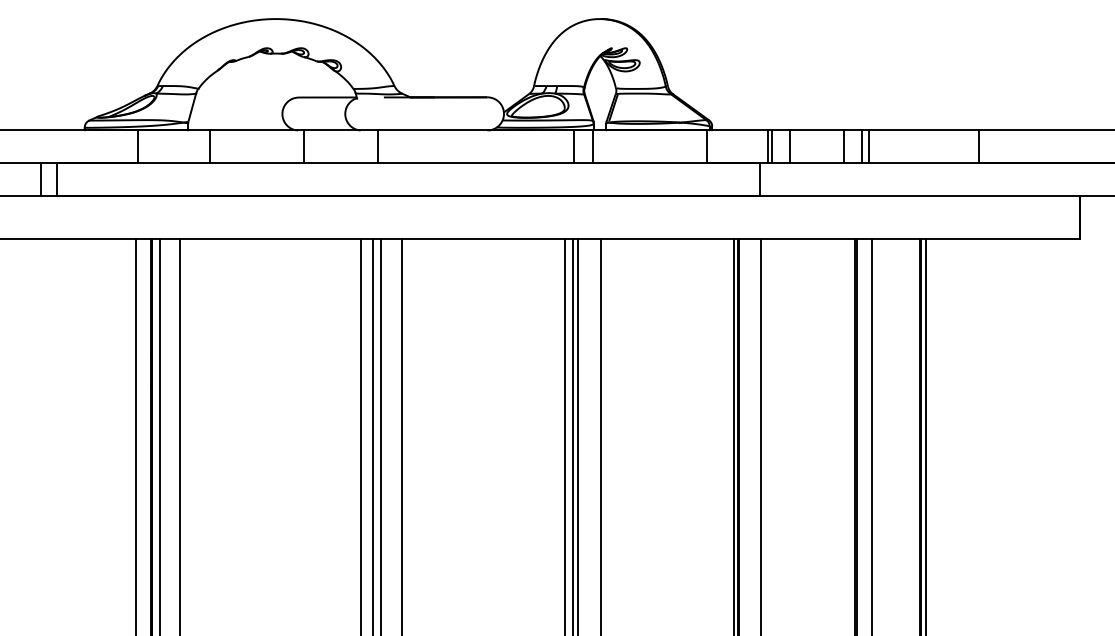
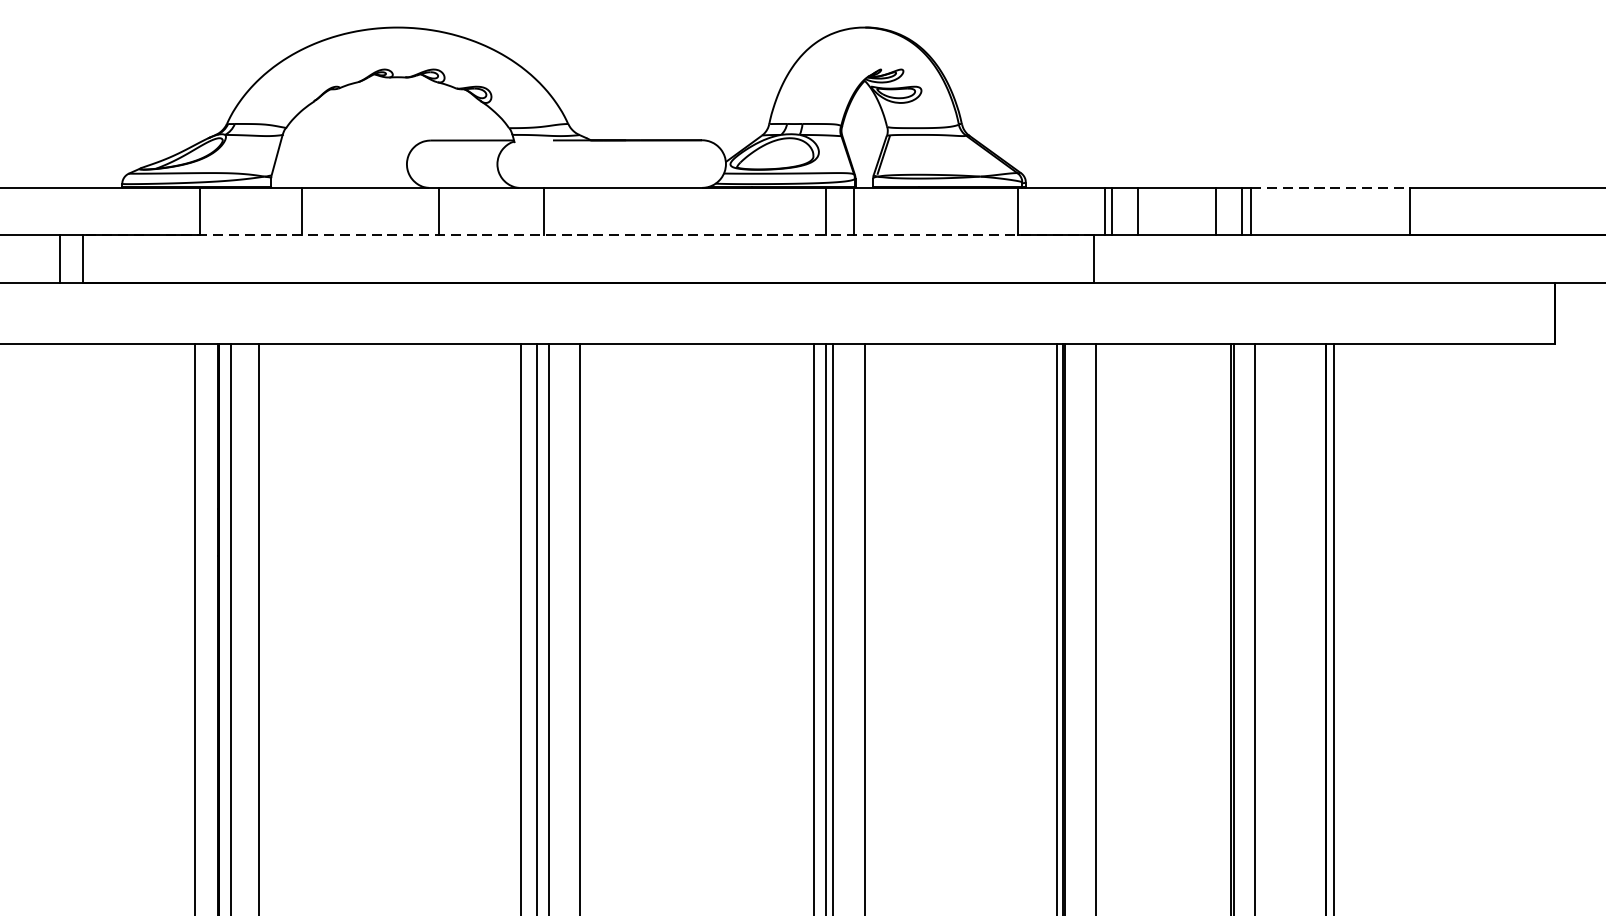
line: (924, 130) -> (1331, 188), solid -> dashed
line: (408, 163) -> (588, 235), solid -> dashed

